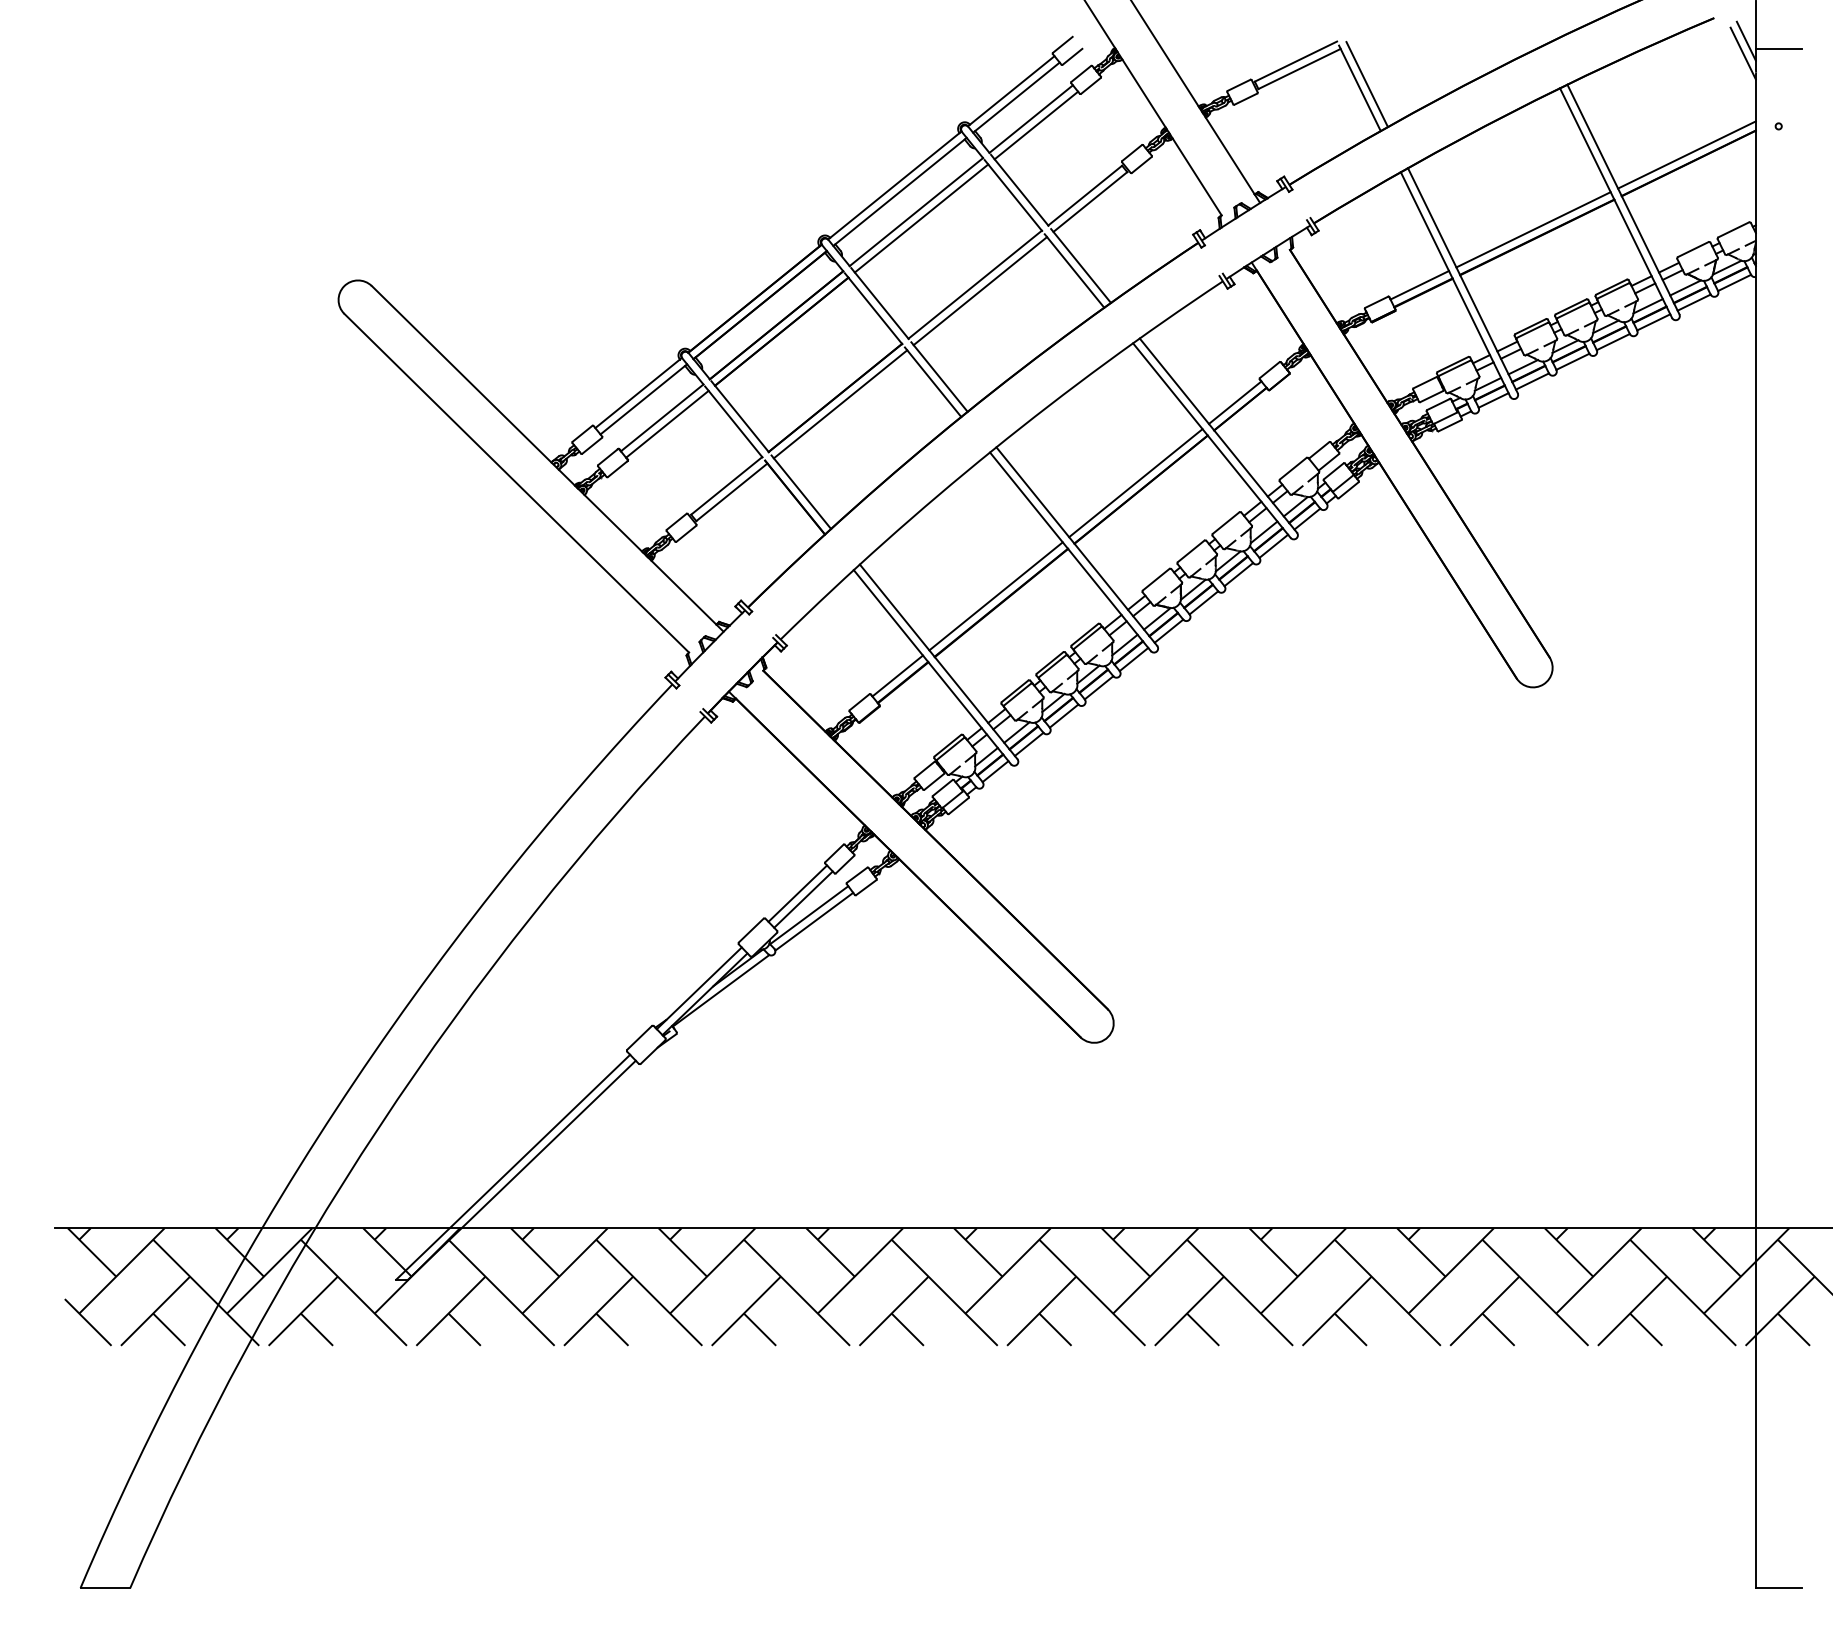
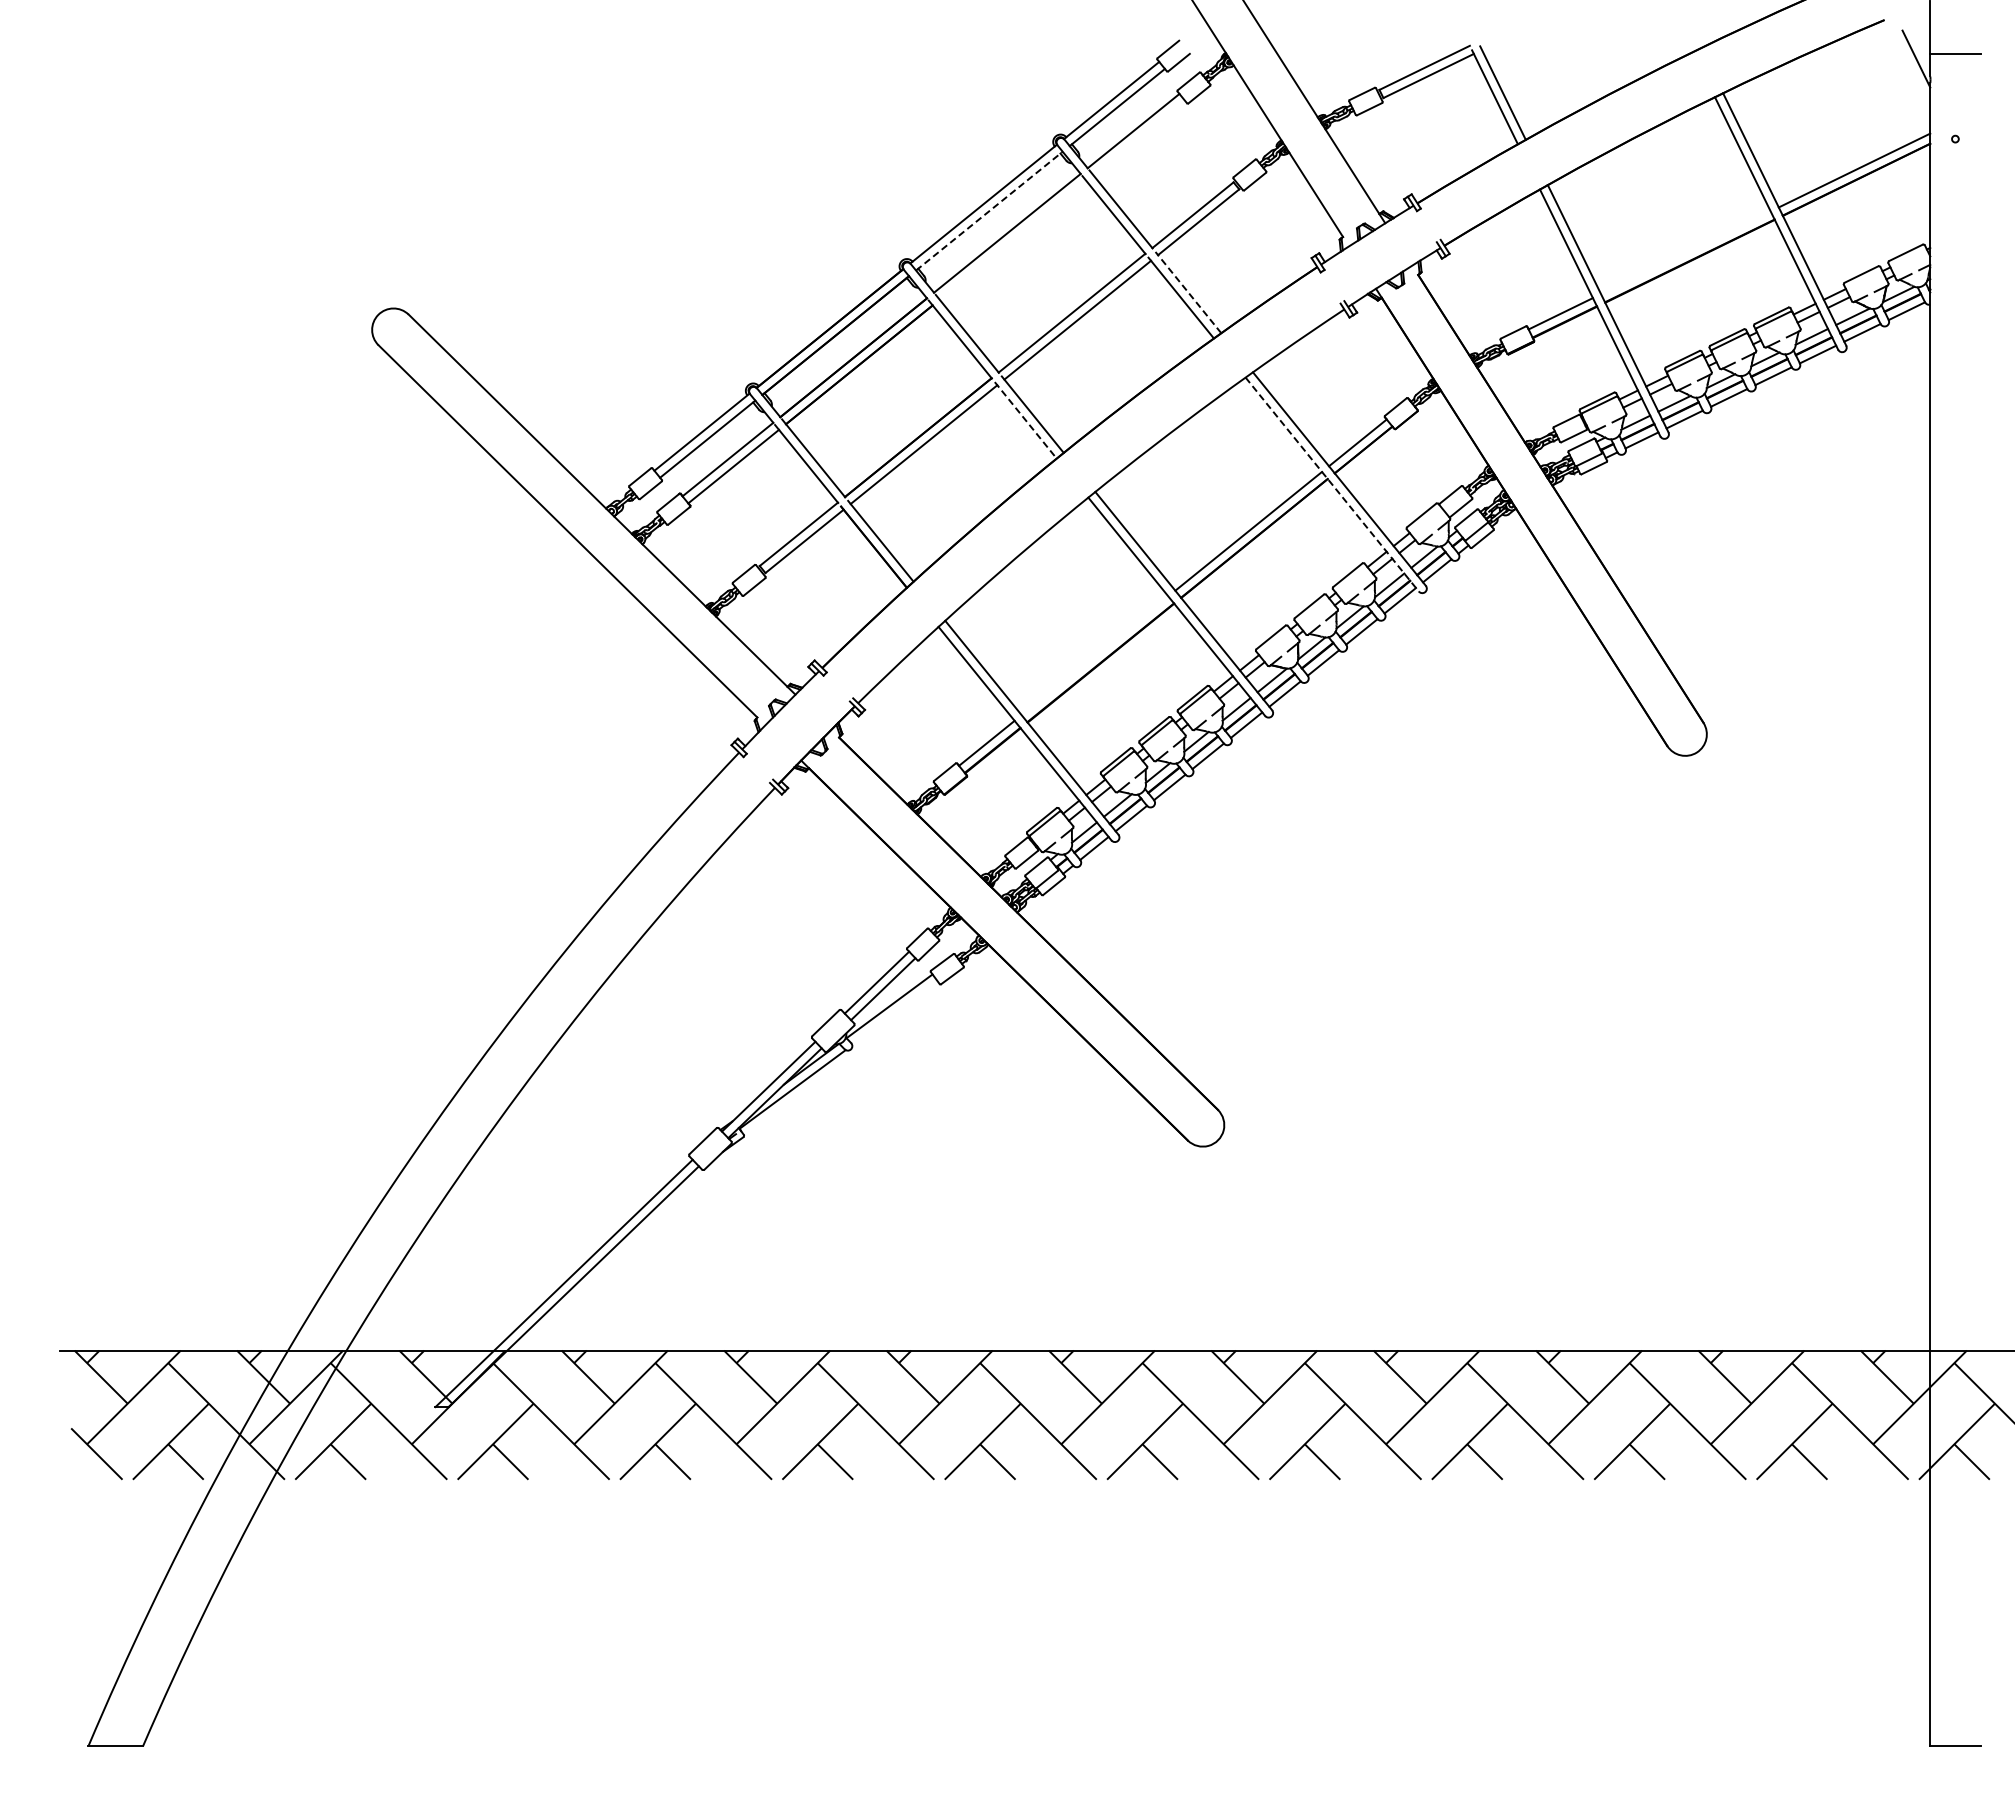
line: (1746, 41) -> (1919, 45), removed
line: (1036, 124) -> (1139, 137), removed
line: (900, 191) -> (989, 210), solid -> dashed
line: (921, 217) -> (1012, 239), removed
line: (1533, 229) -> (1685, 252), removed
line: (1081, 265) -> (1188, 292), solid -> dashed
line: (933, 382) -> (1026, 420), solid -> dashed
line: (1212, 440) -> (1332, 484), solid -> dashed
line: (995, 596) -> (1094, 655), removed
line: (813, 921) -> (894, 1013), removed

